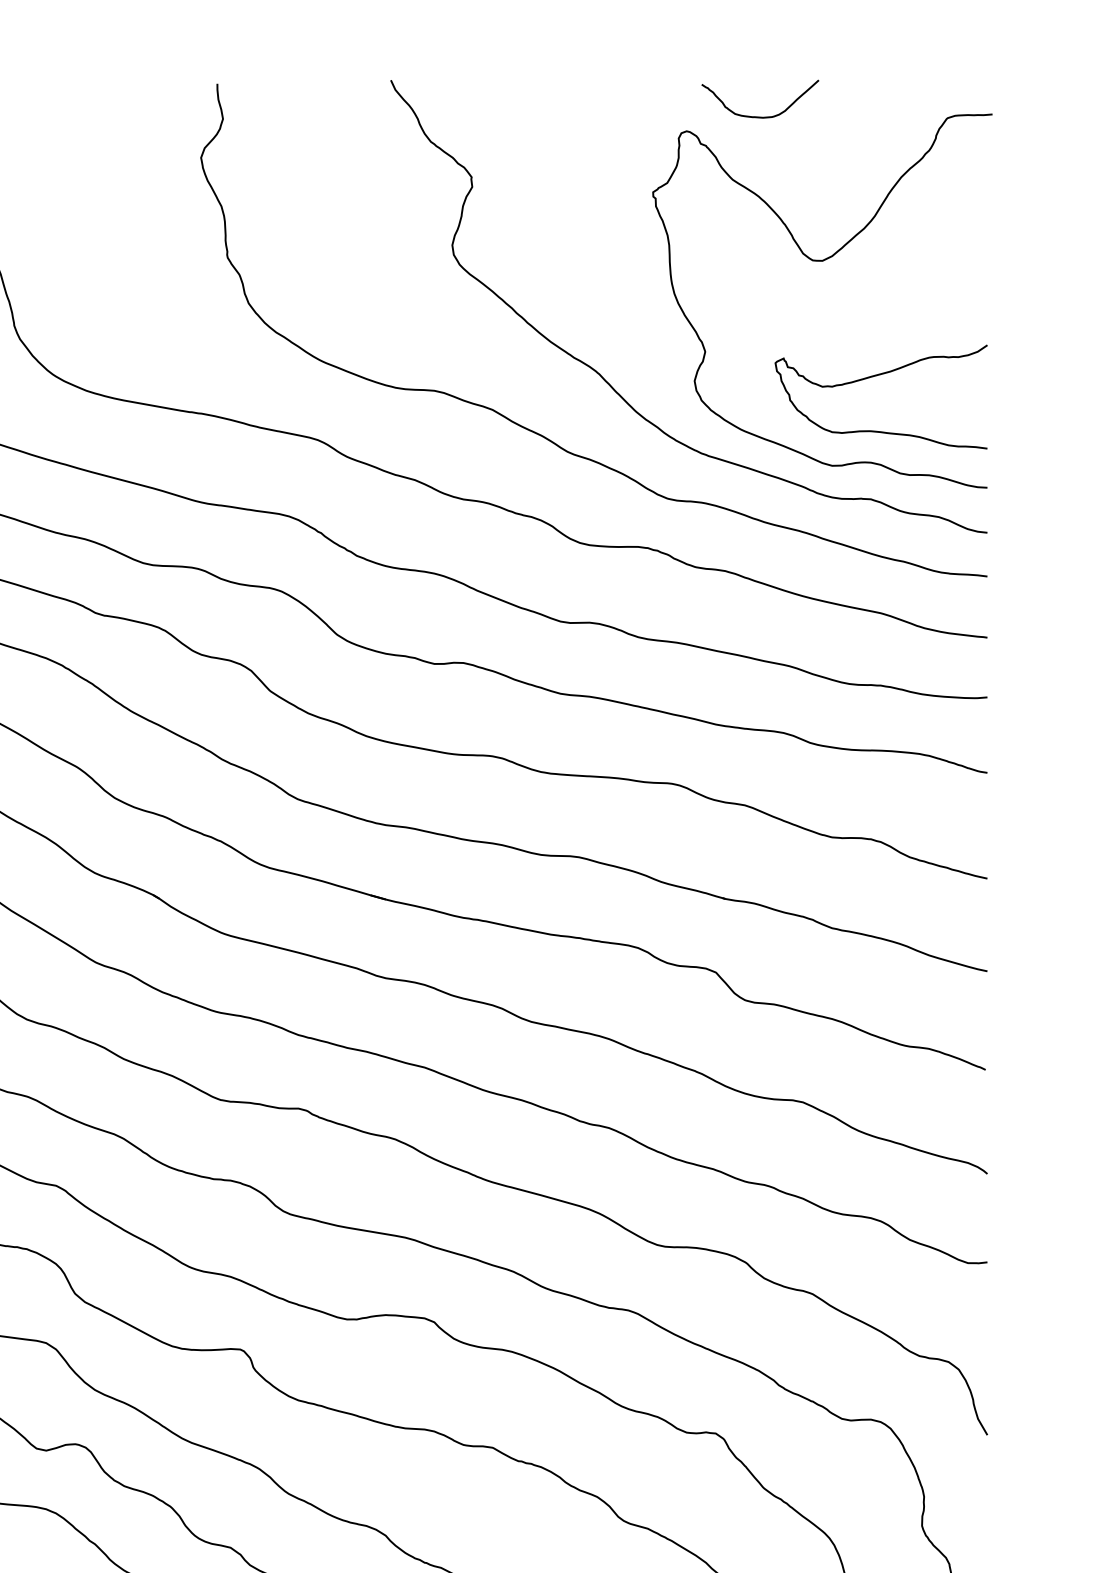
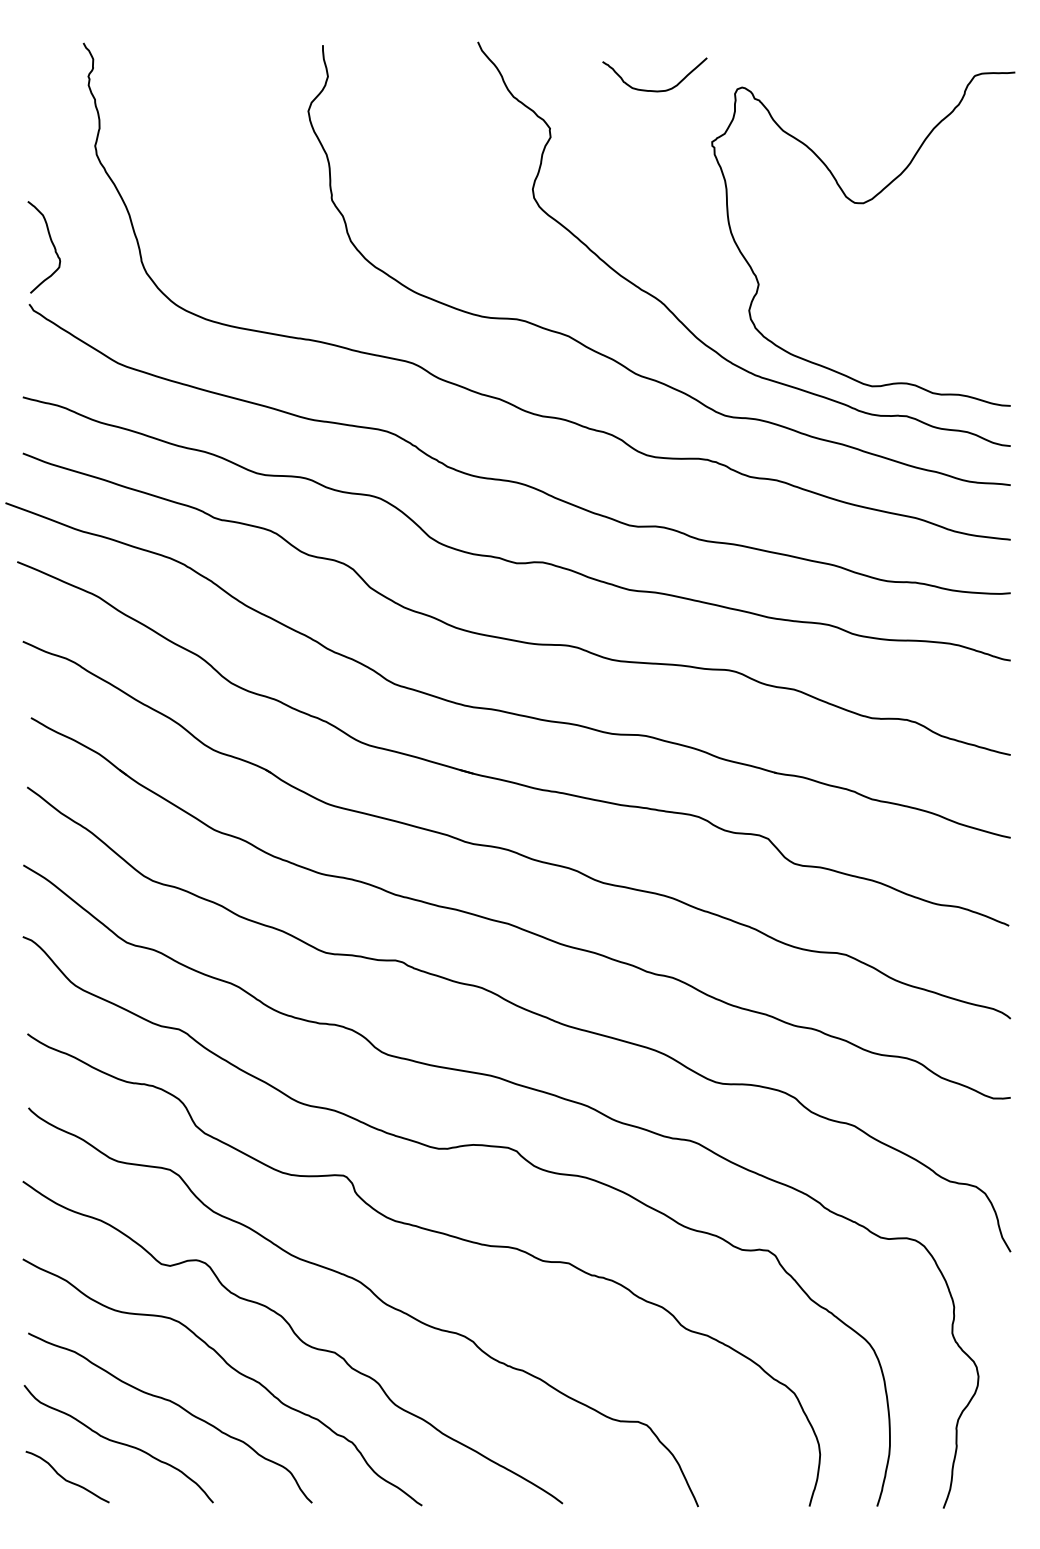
curve: (759, 116) -> (654, 90), moved
curve: (877, 376) -> (912, 306), removed

